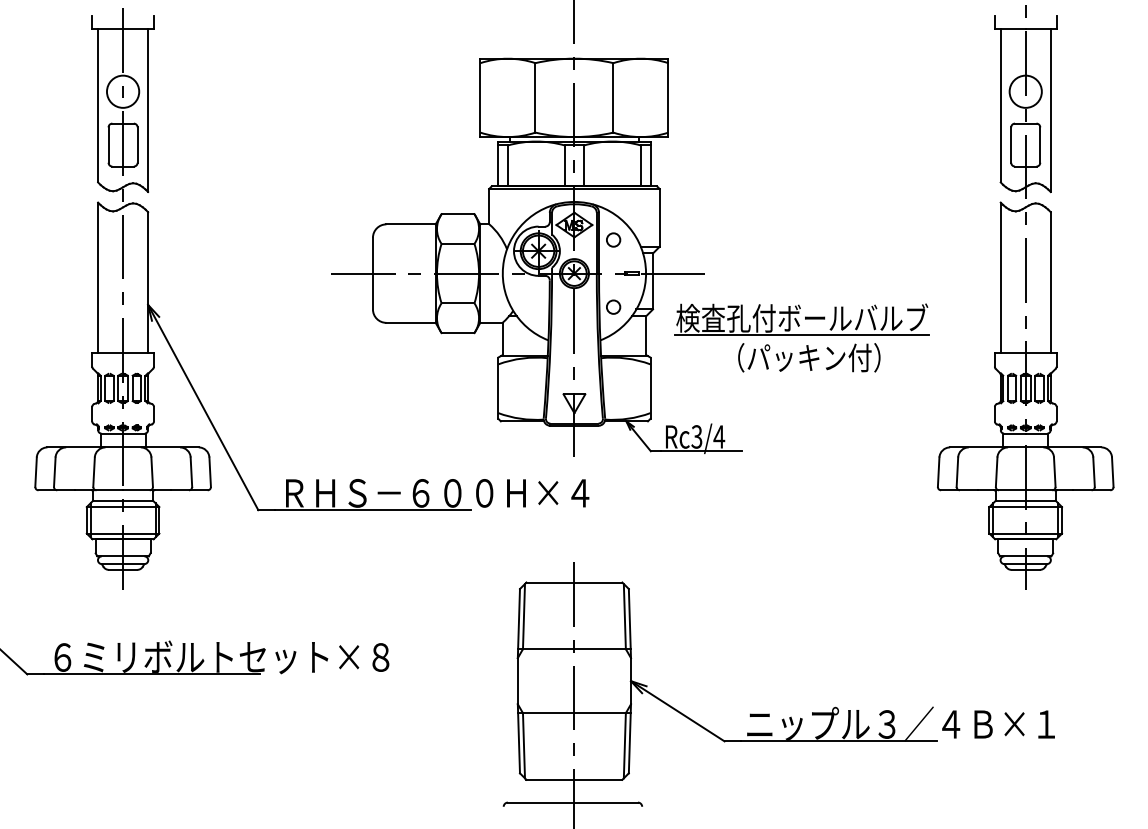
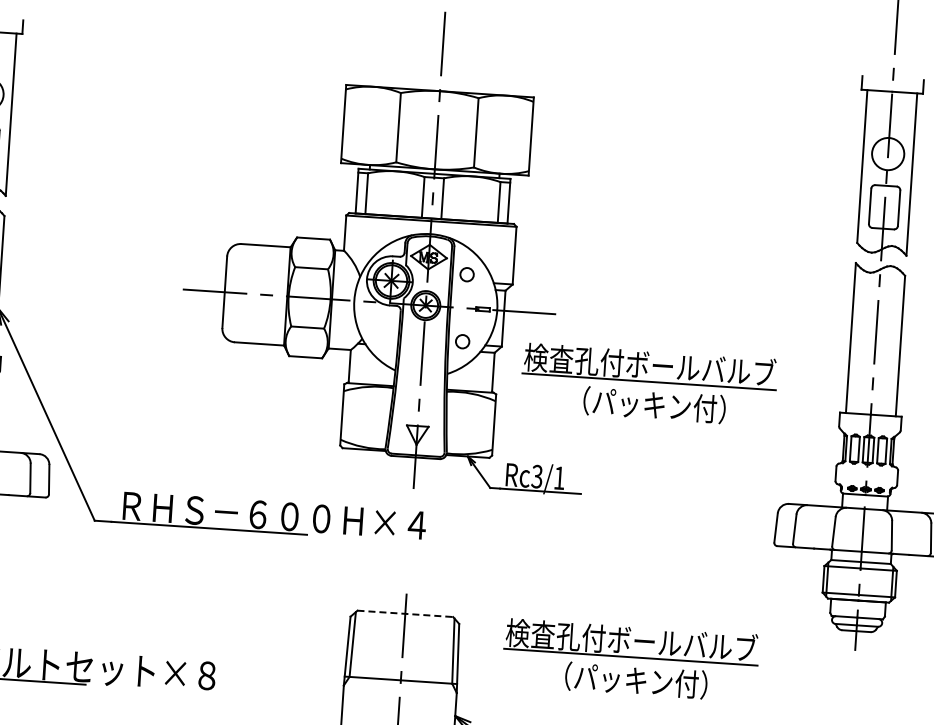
text: (719, 436) -> (559, 477), Rc3/4 -> Rc3/1
line: (574, 582) -> (405, 613), solid -> dashed
part: (801, 613) -> (629, 659), added

